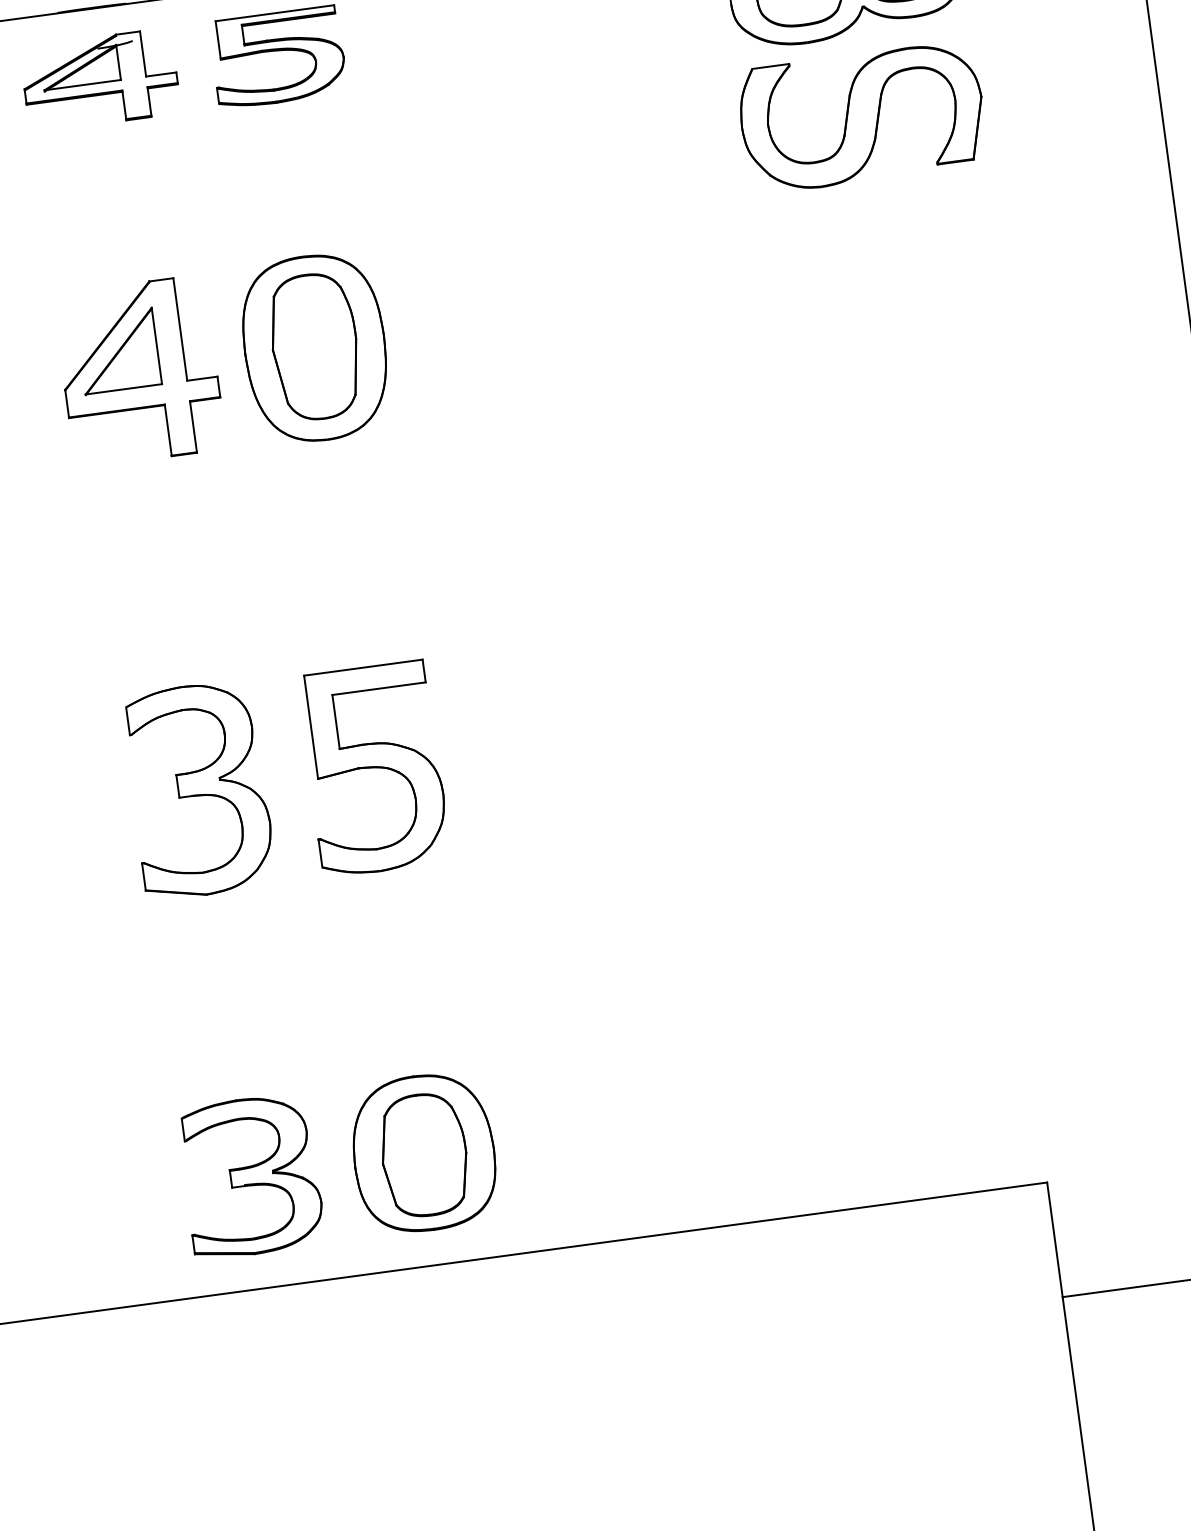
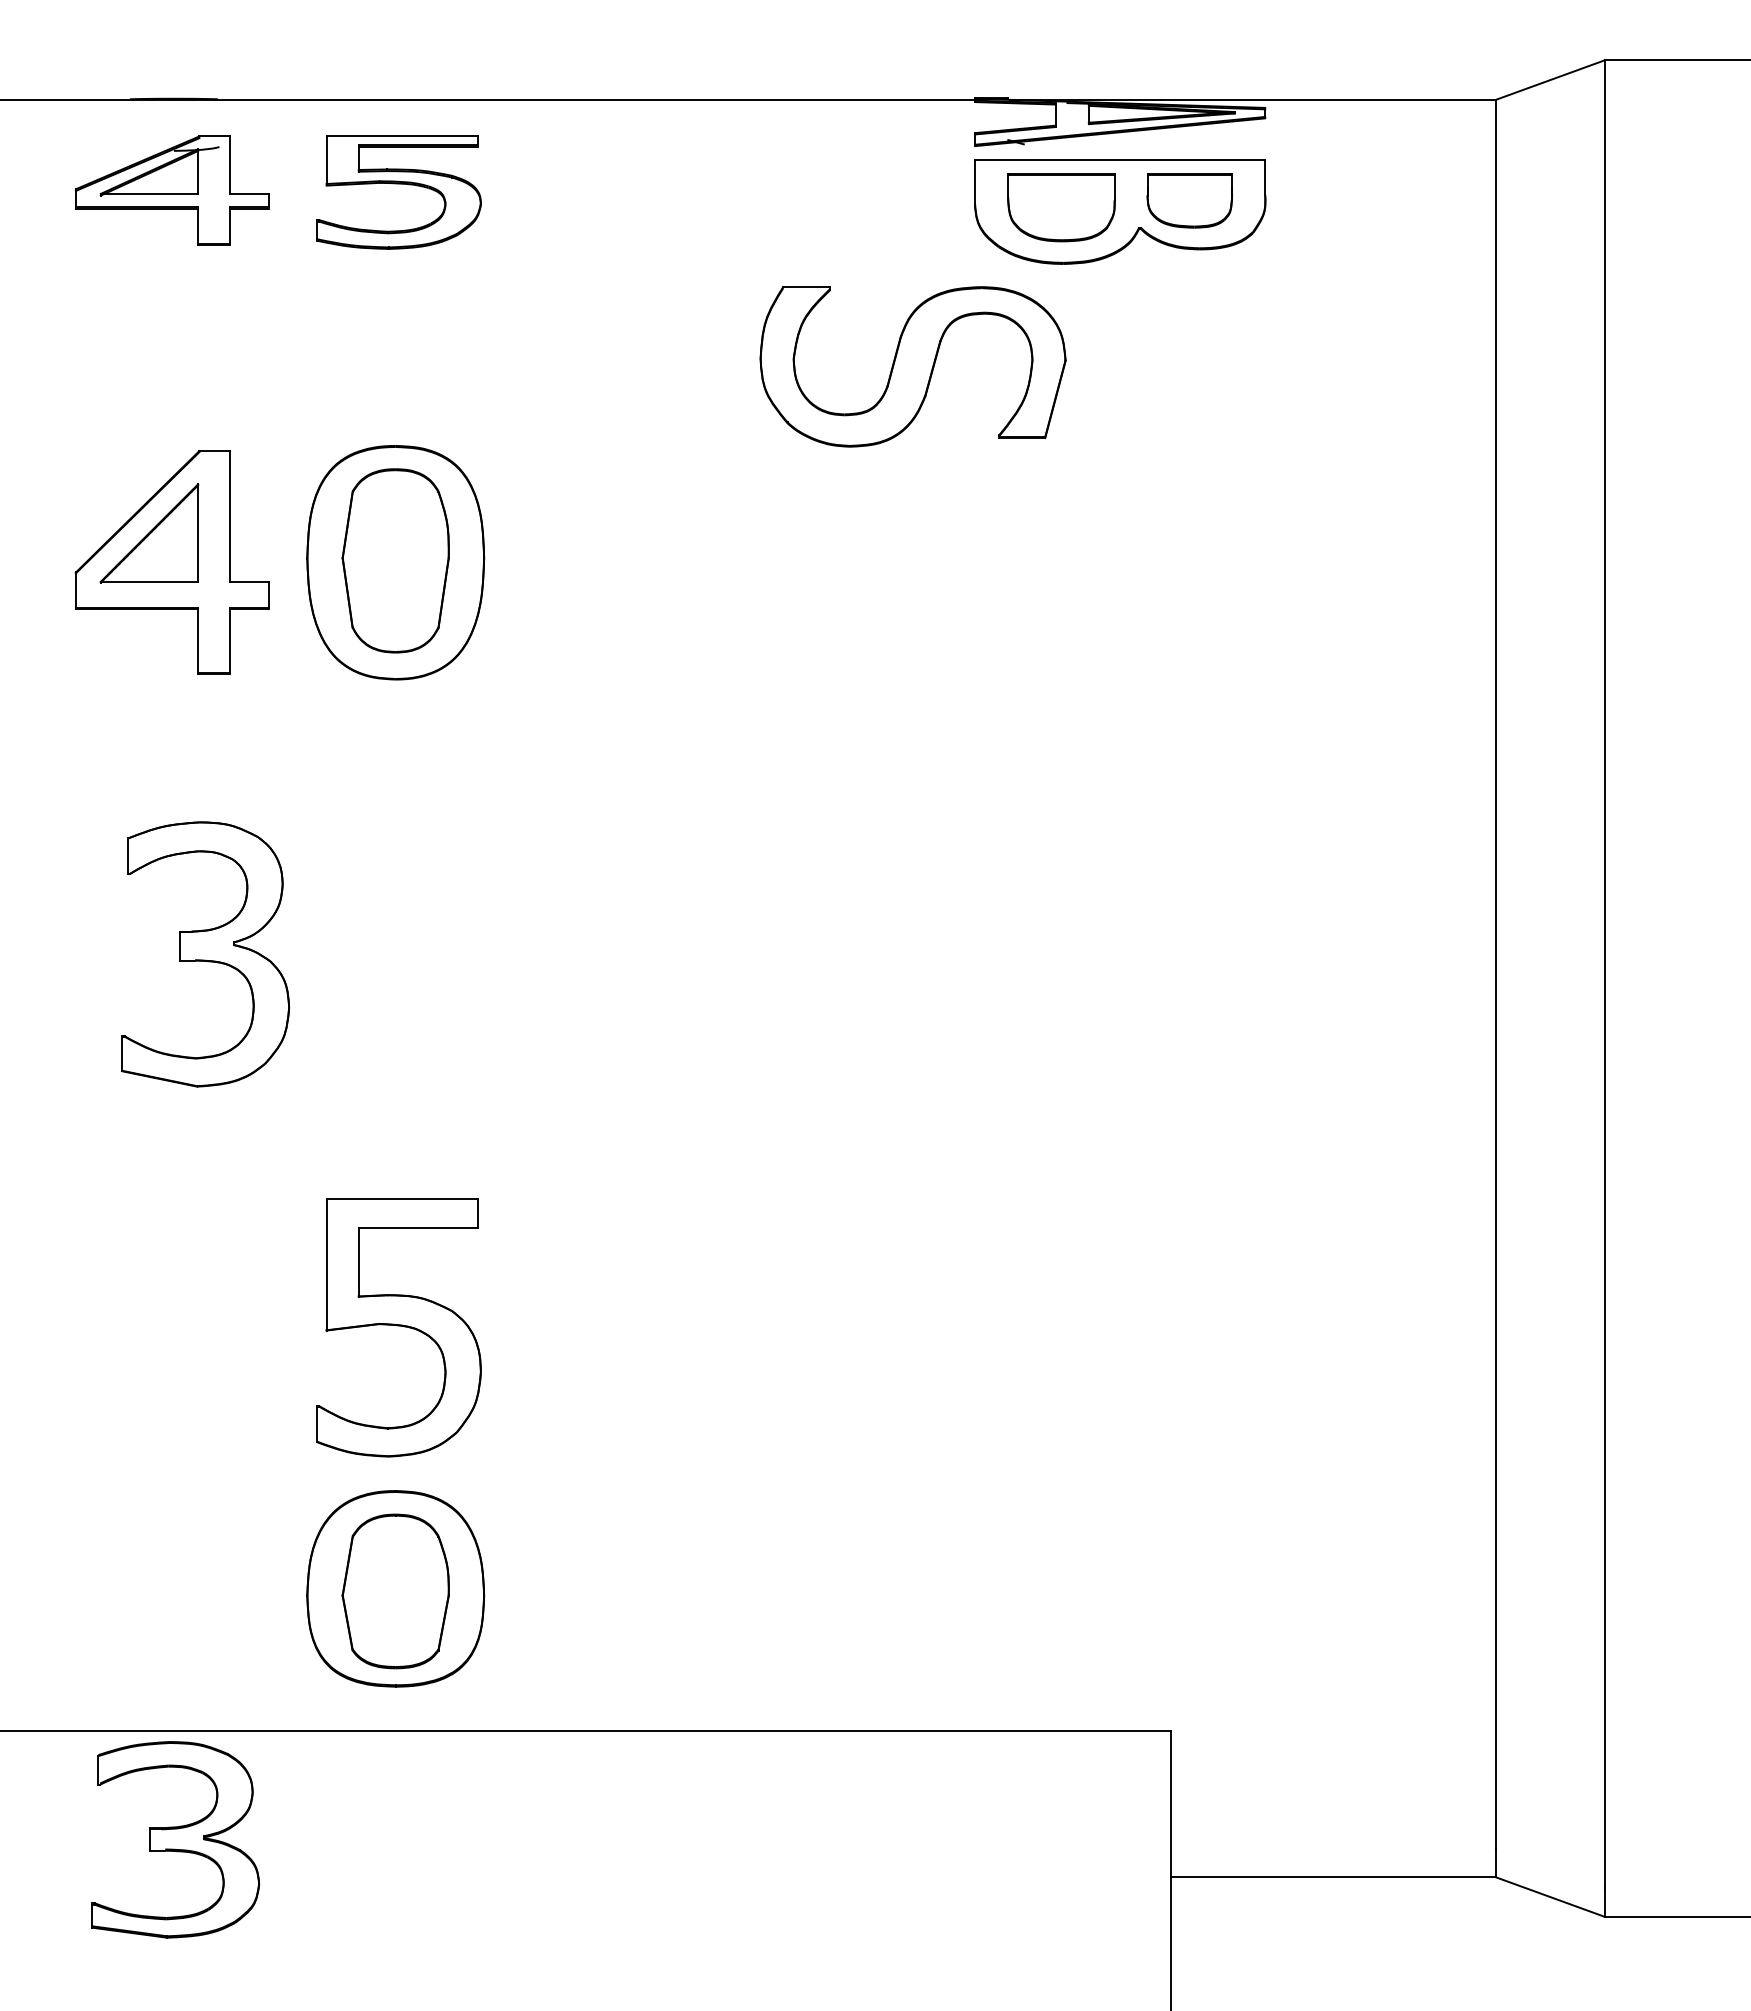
part: (861, 117) -> (912, 366), moved
part: (374, 769) -> (398, 1327), moved
part: (198, 790) -> (205, 954), moved
part: (251, 1176) -> (175, 1839), moved

